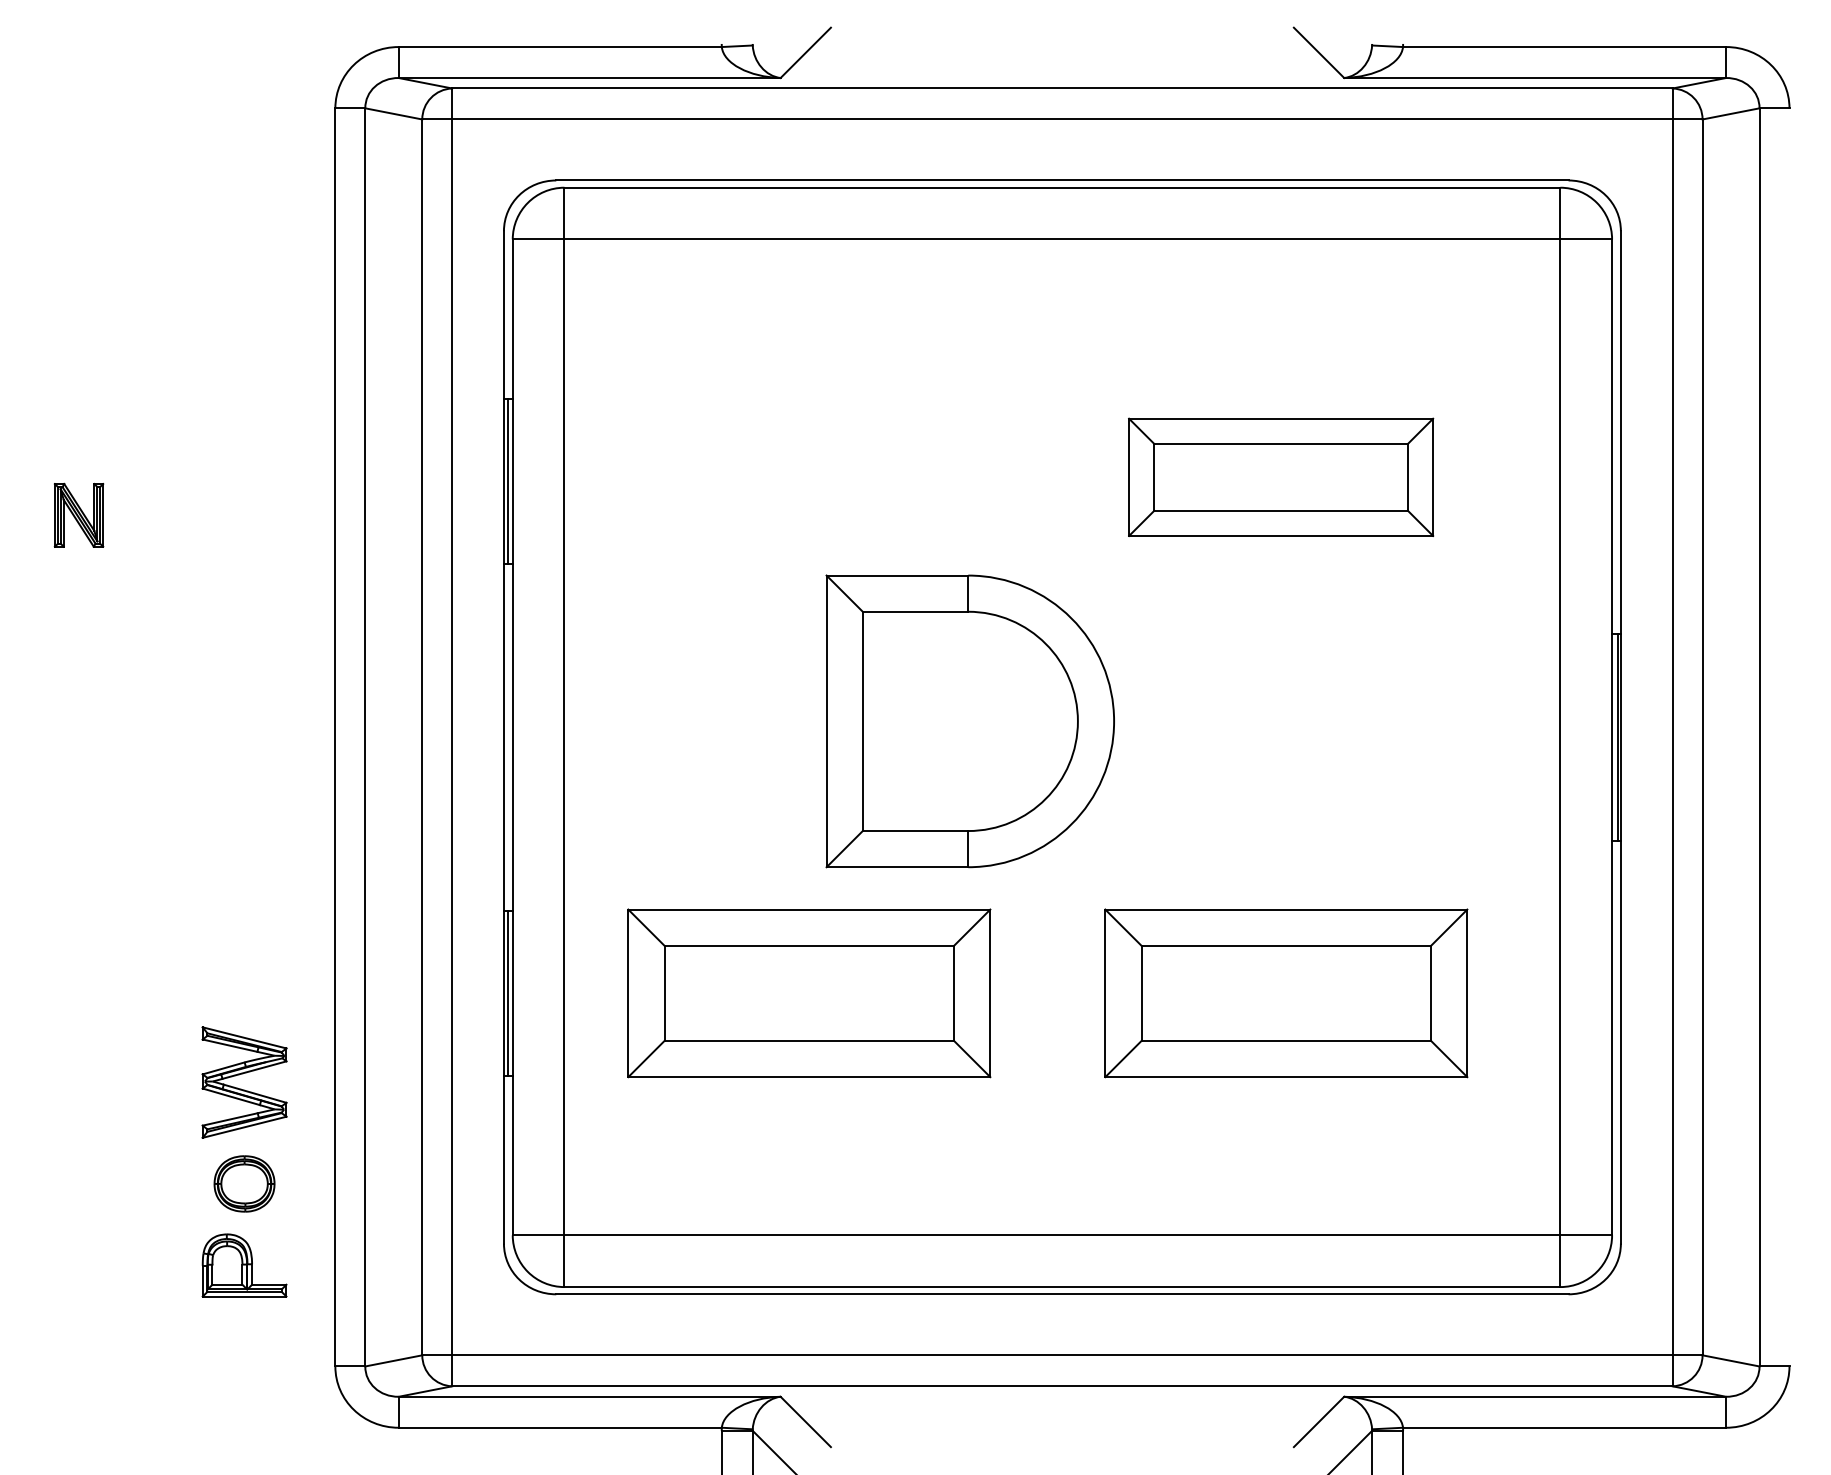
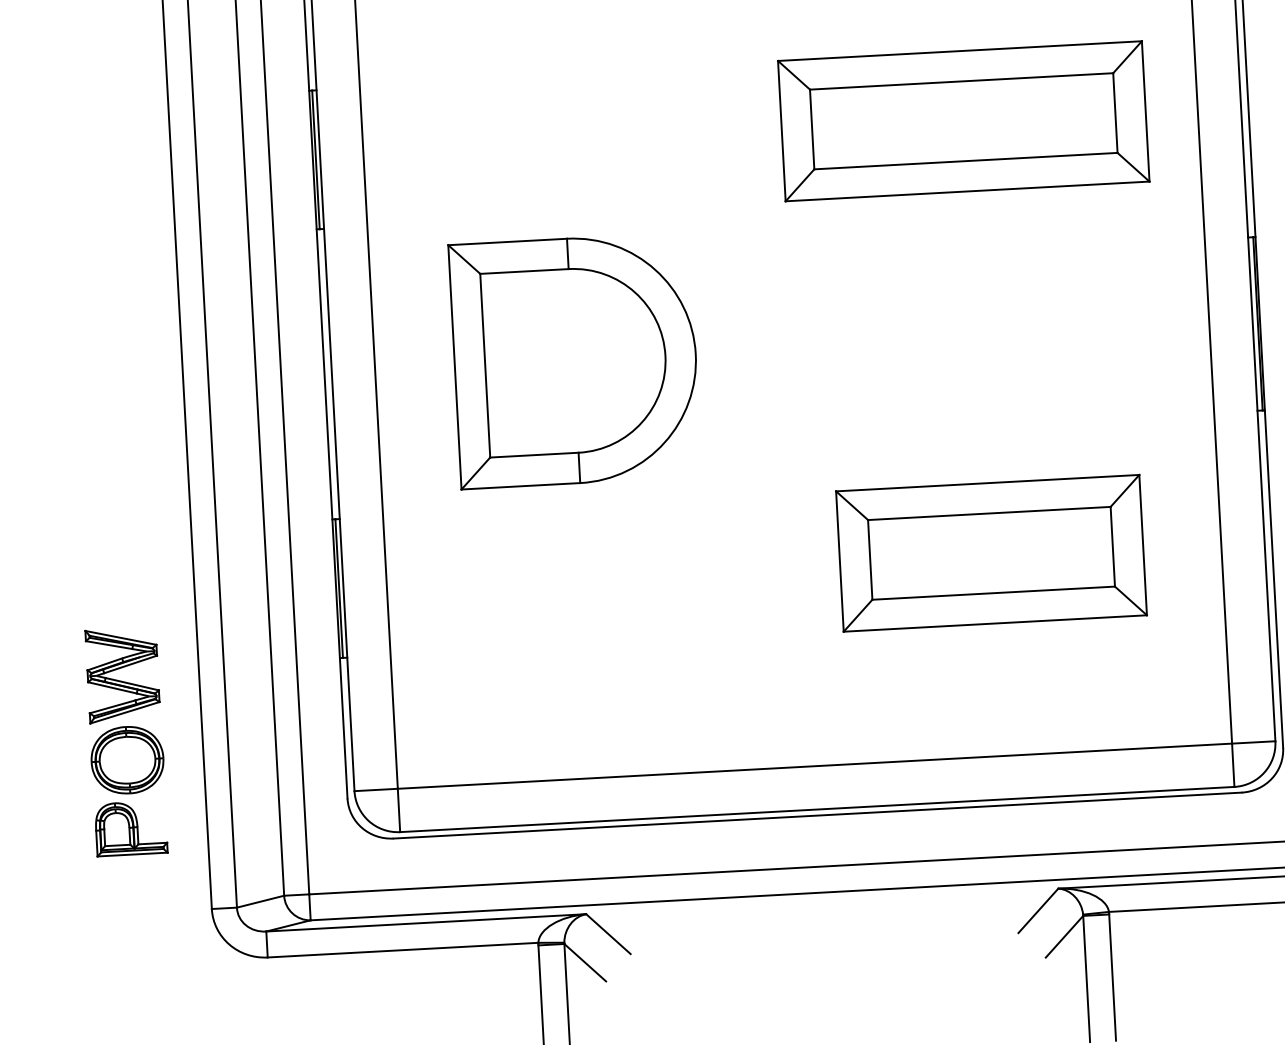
part: (1280, 477) -> (963, 121), size x1.43
part: (969, 721) -> (574, 360), moved
part: (809, 993) -> (592, 575), removed
part: (244, 1183) -> (127, 759), size x1.43

